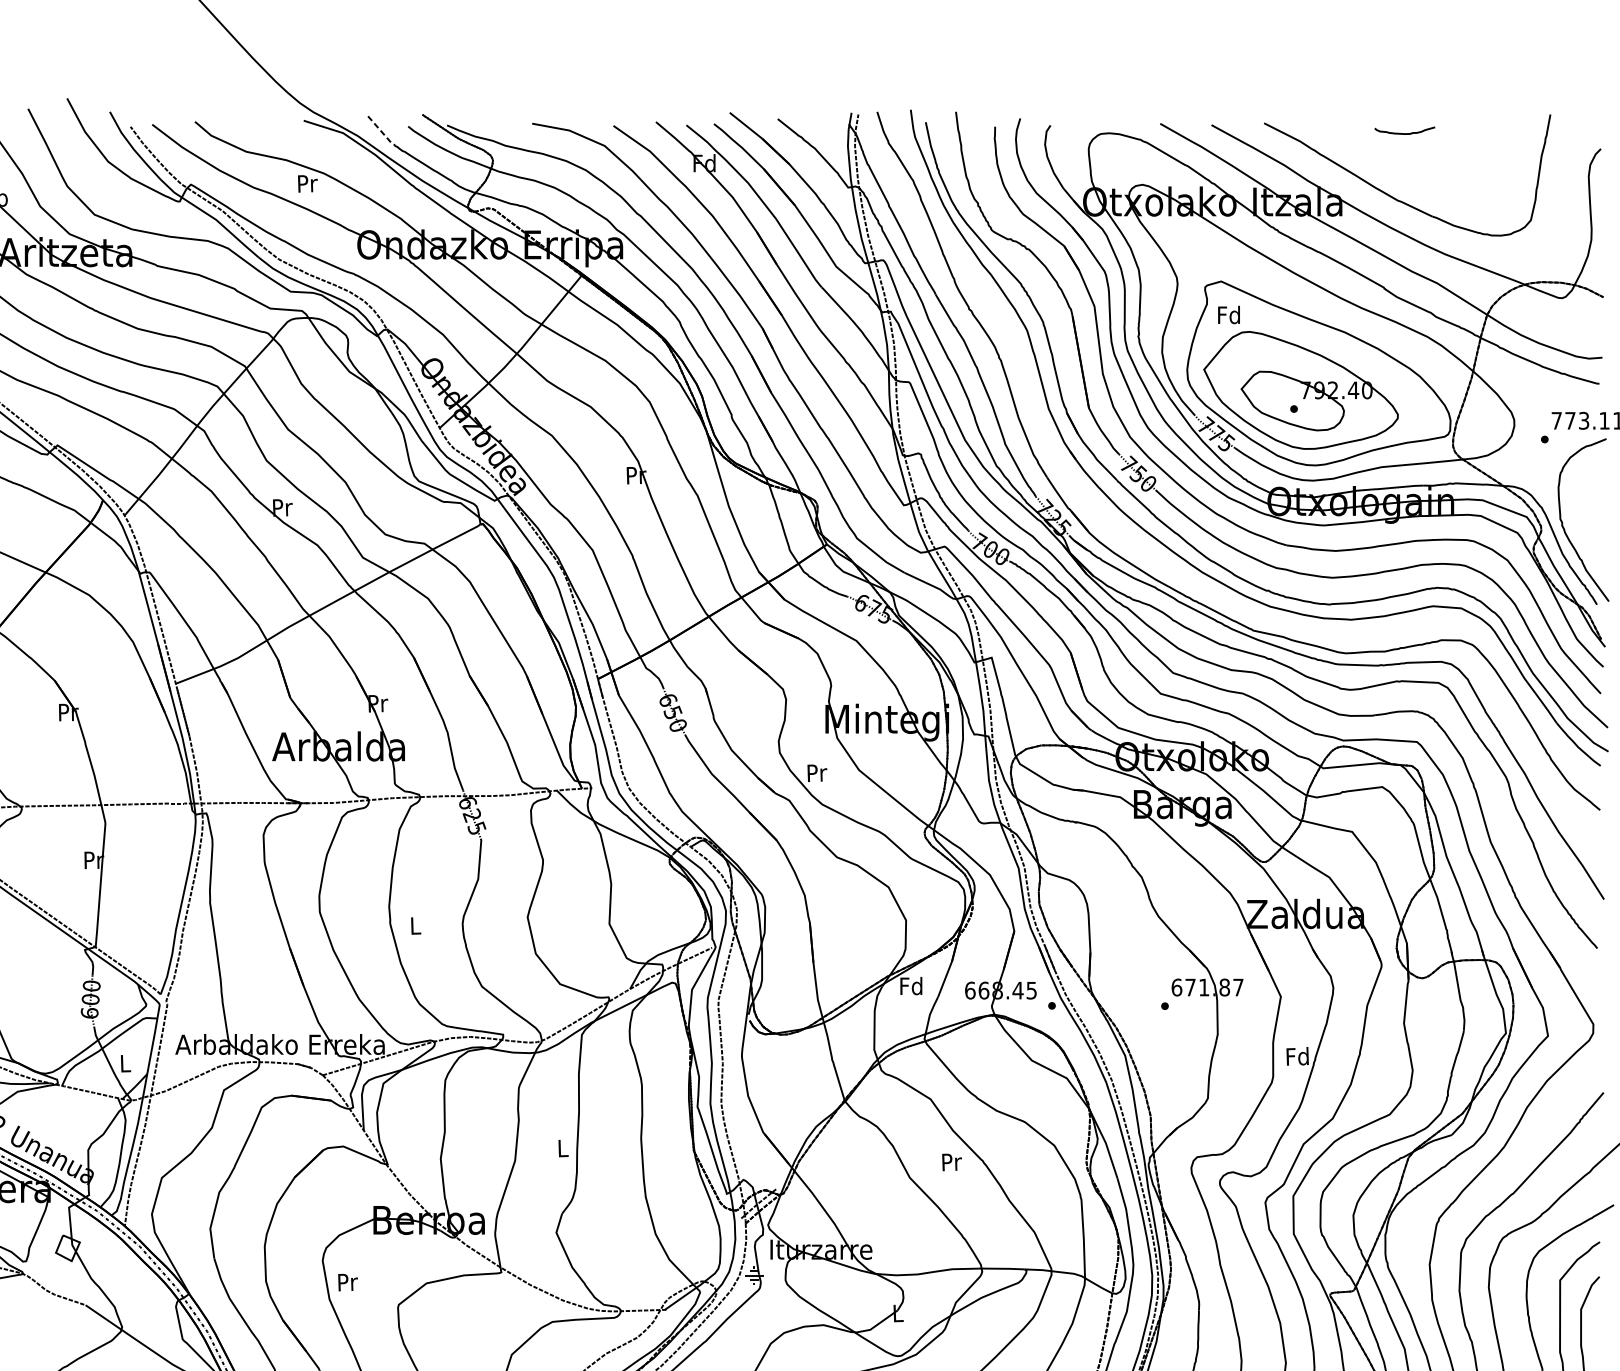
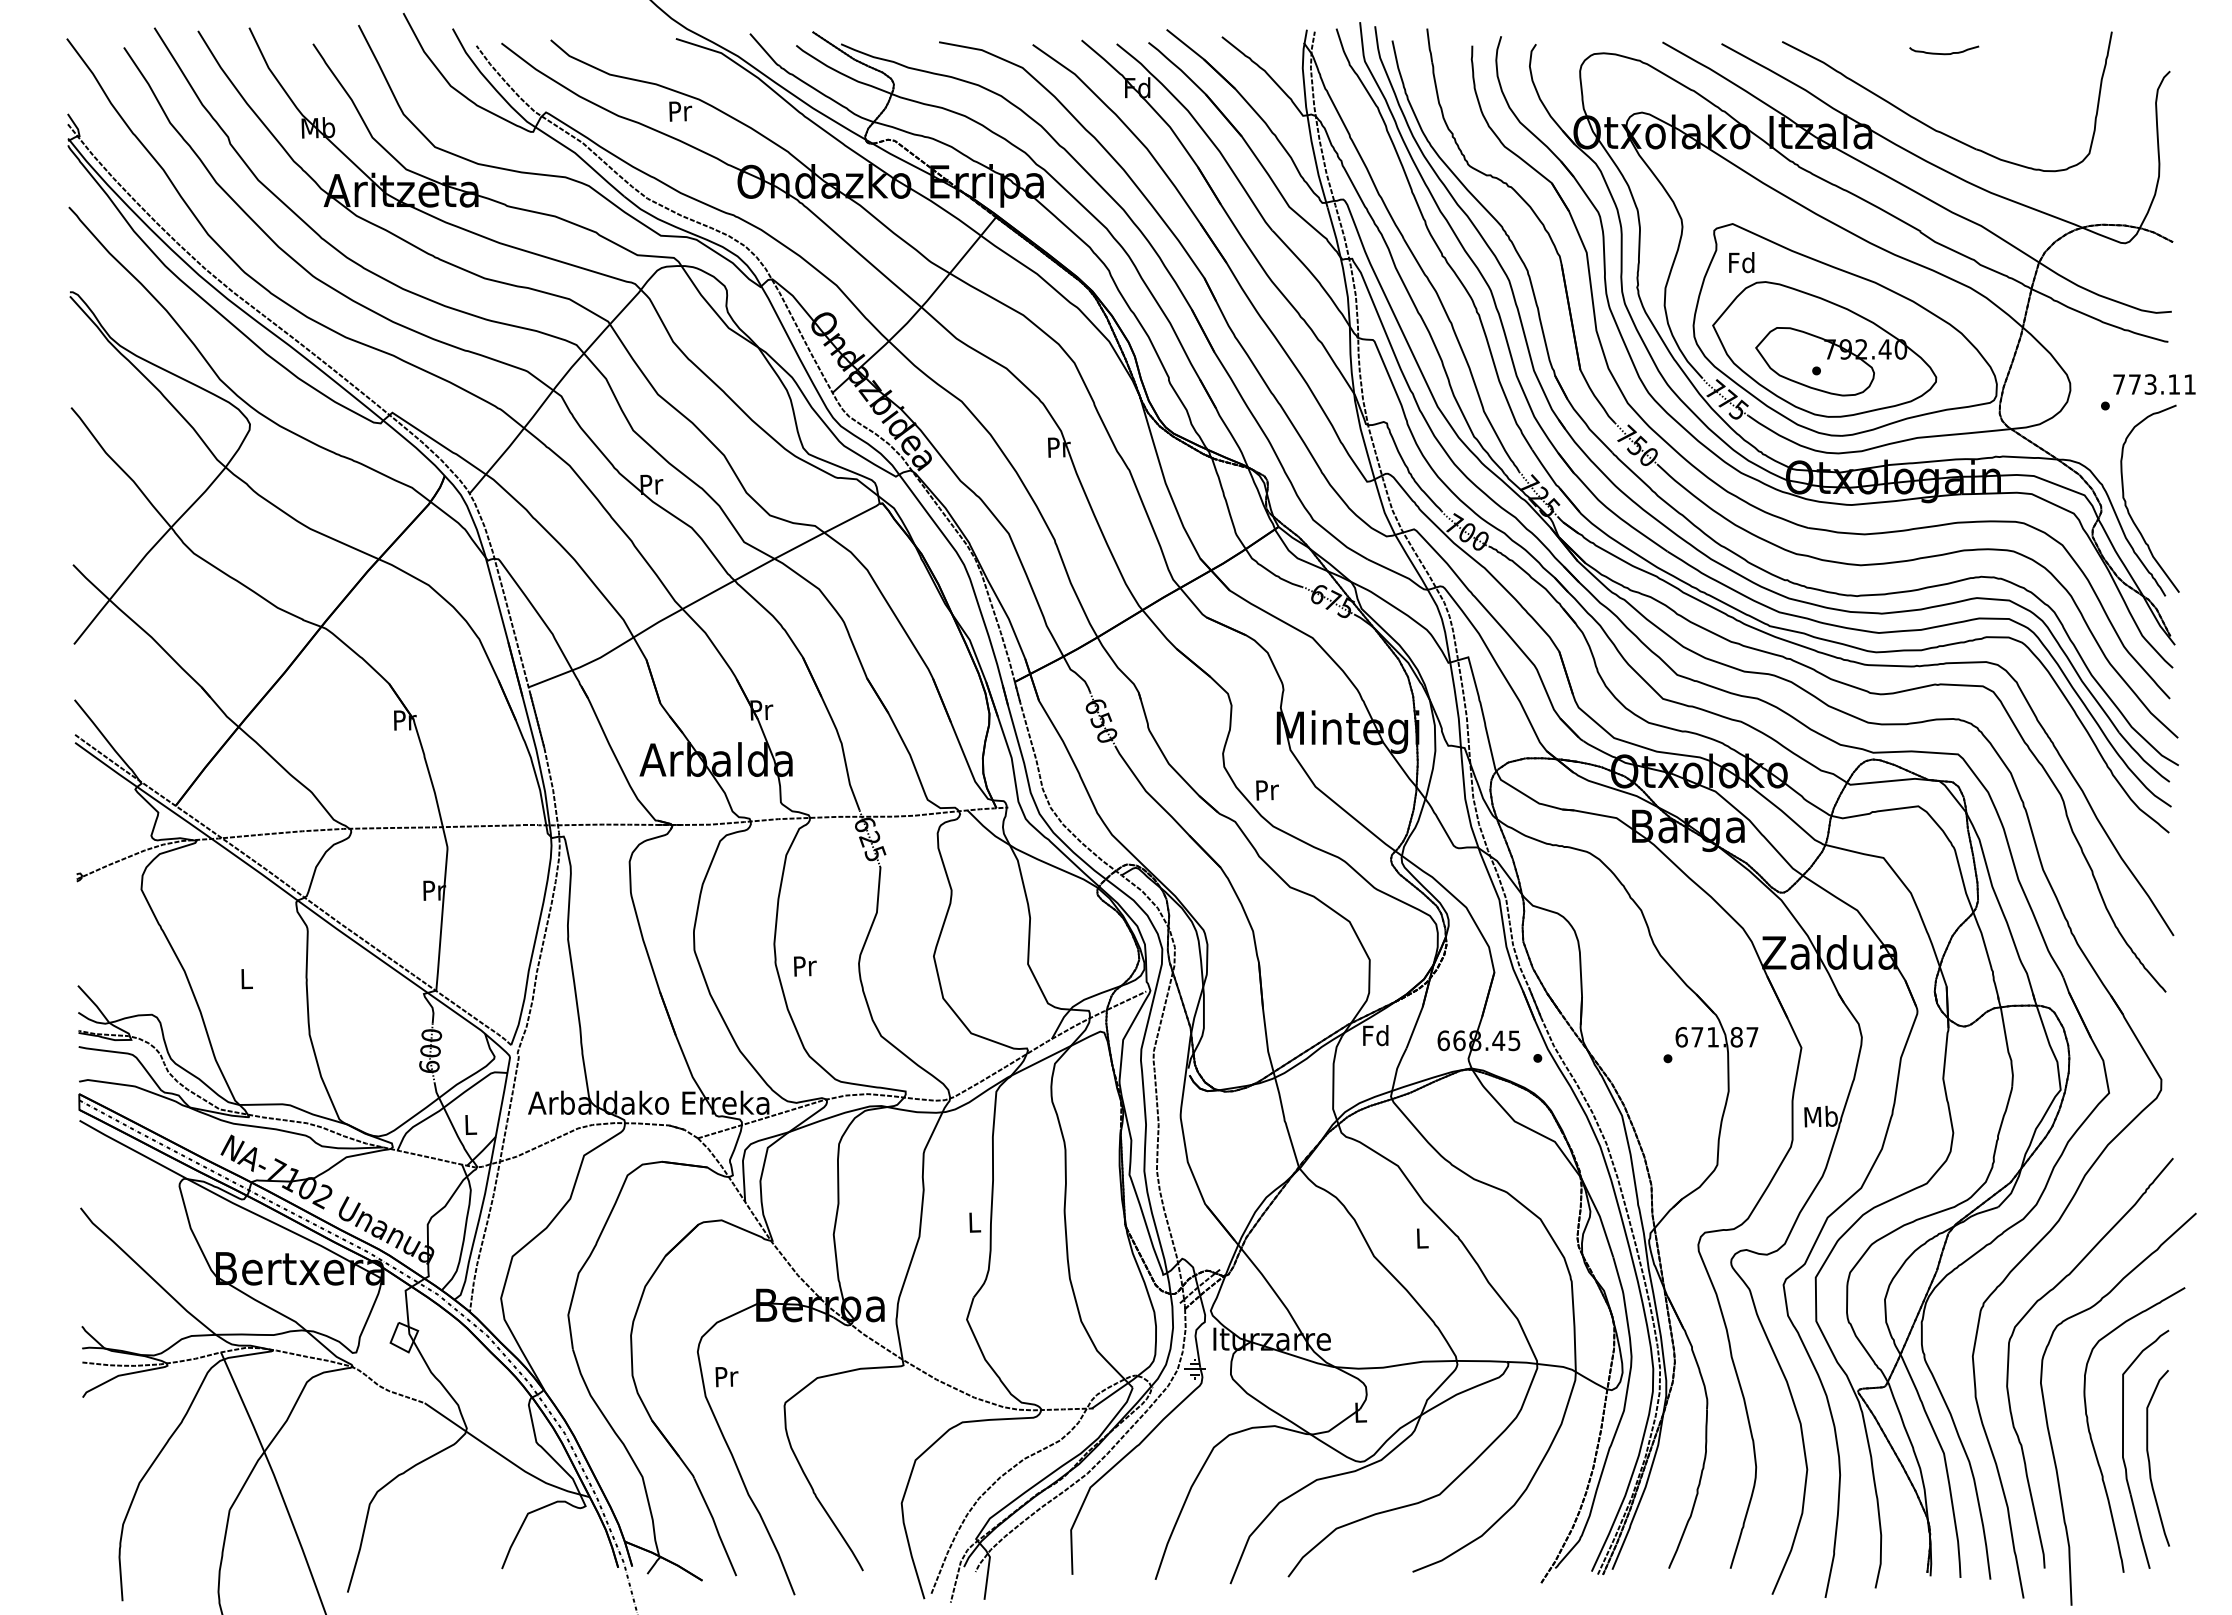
line: (381, 131) -> (765, 51), dashed -> solid
part: (1175, 571) -> (1679, 557), added
text: (416, 926) -> (805, 966), L -> Pr
text: (1297, 1056) -> (1820, 1116), Fd -> Mb
text: (951, 1162) -> (1422, 1238), Pr -> L

